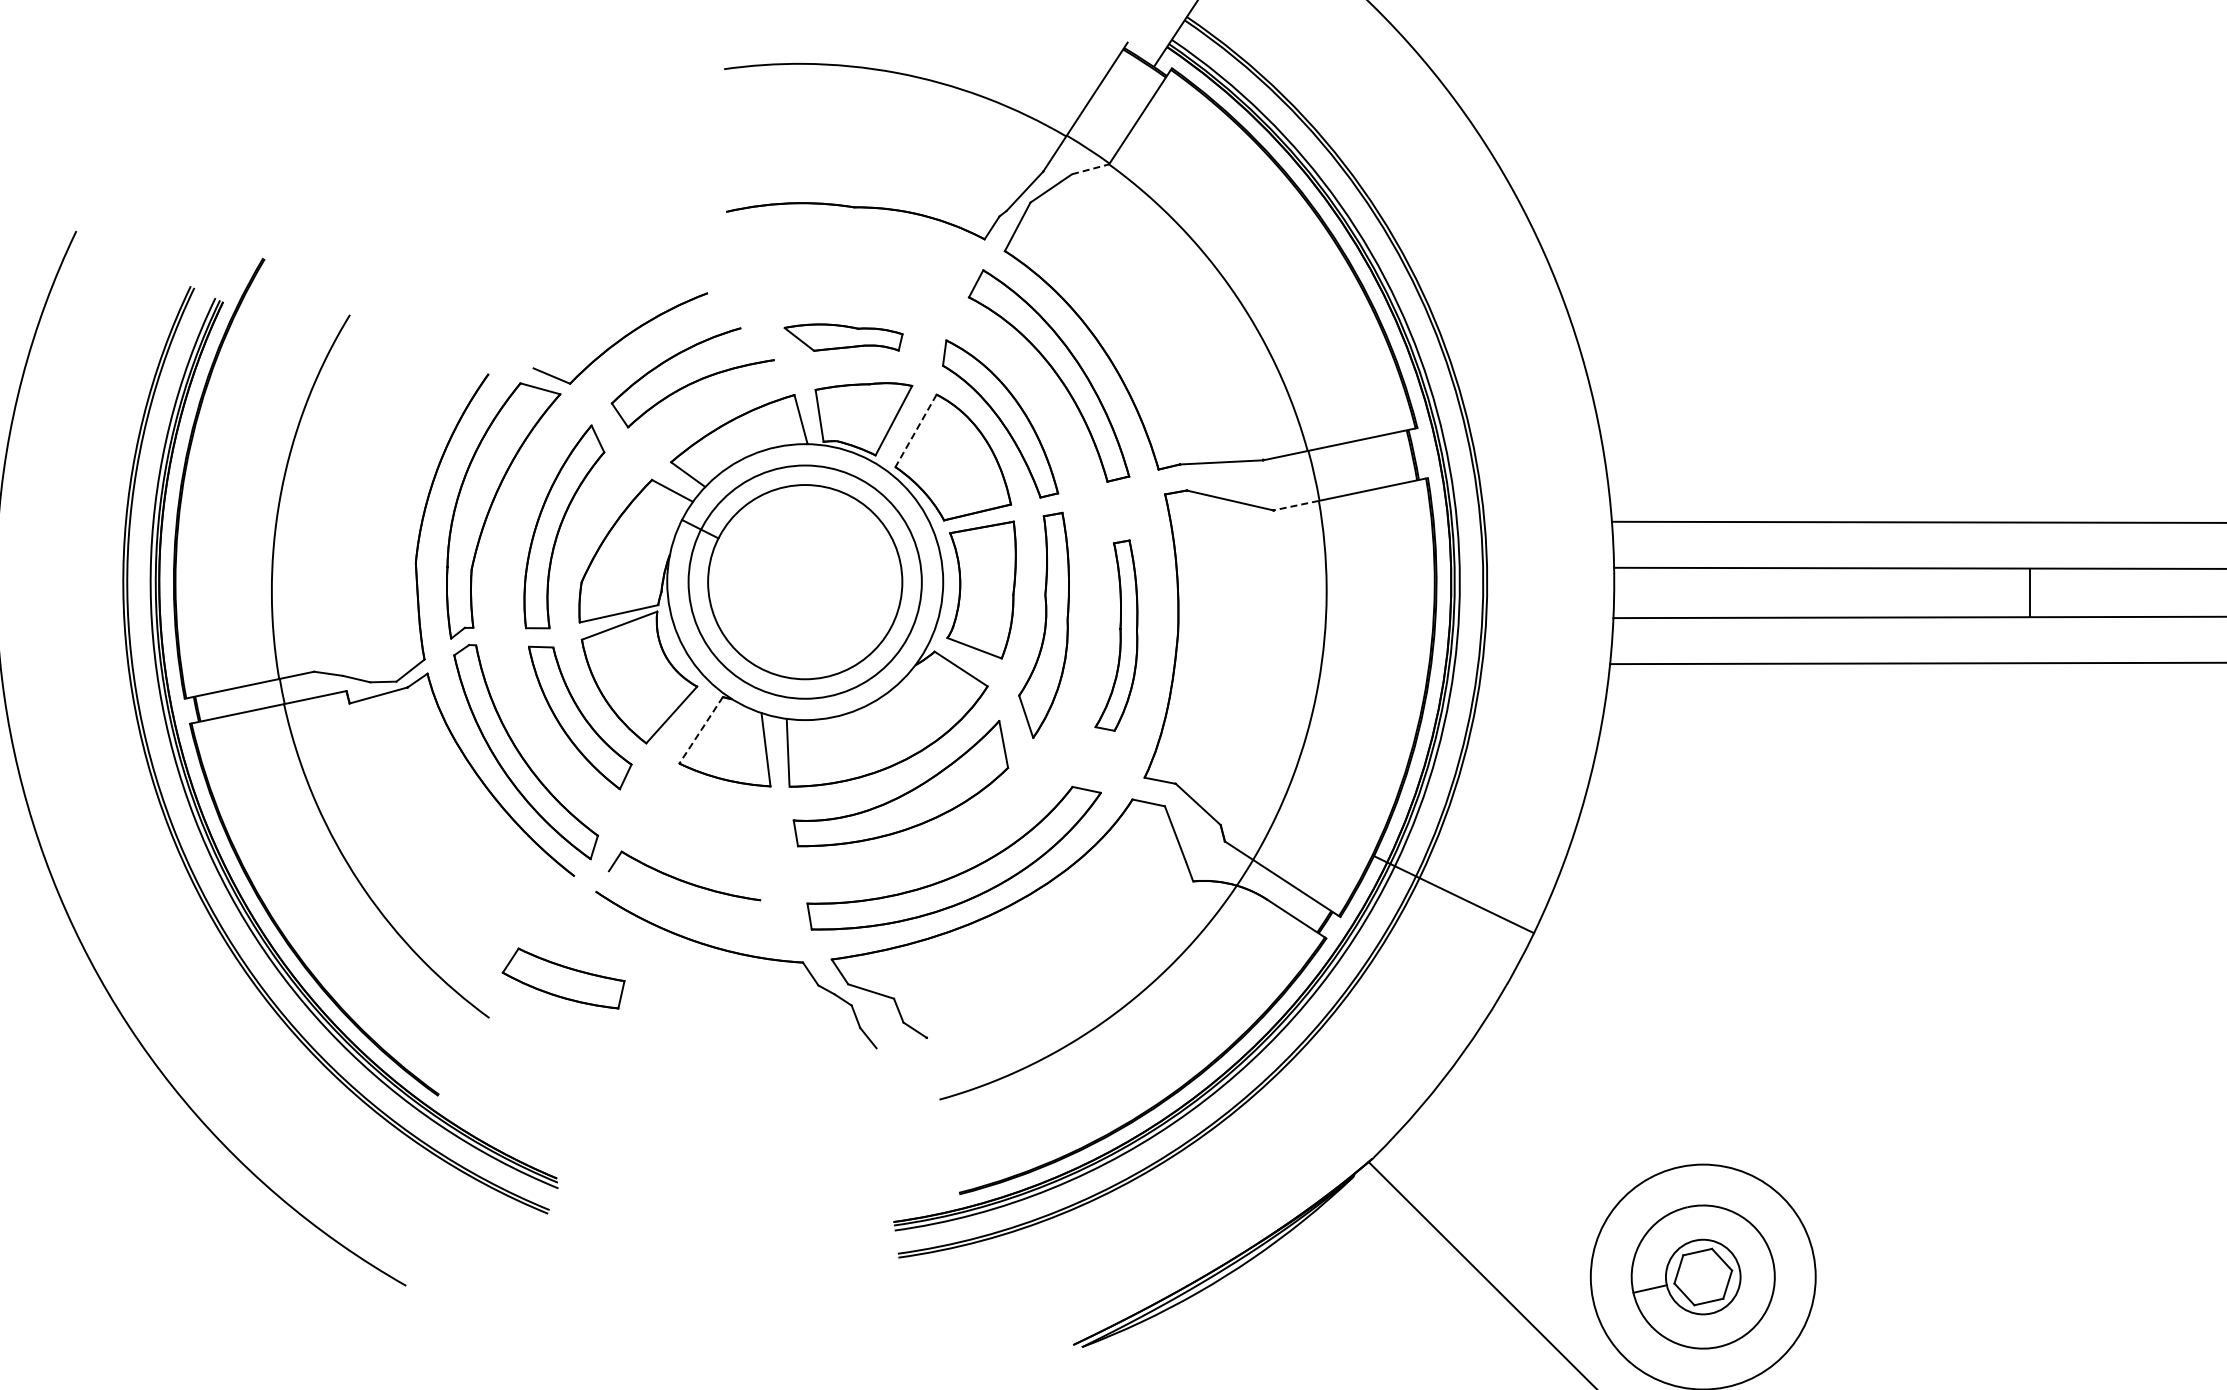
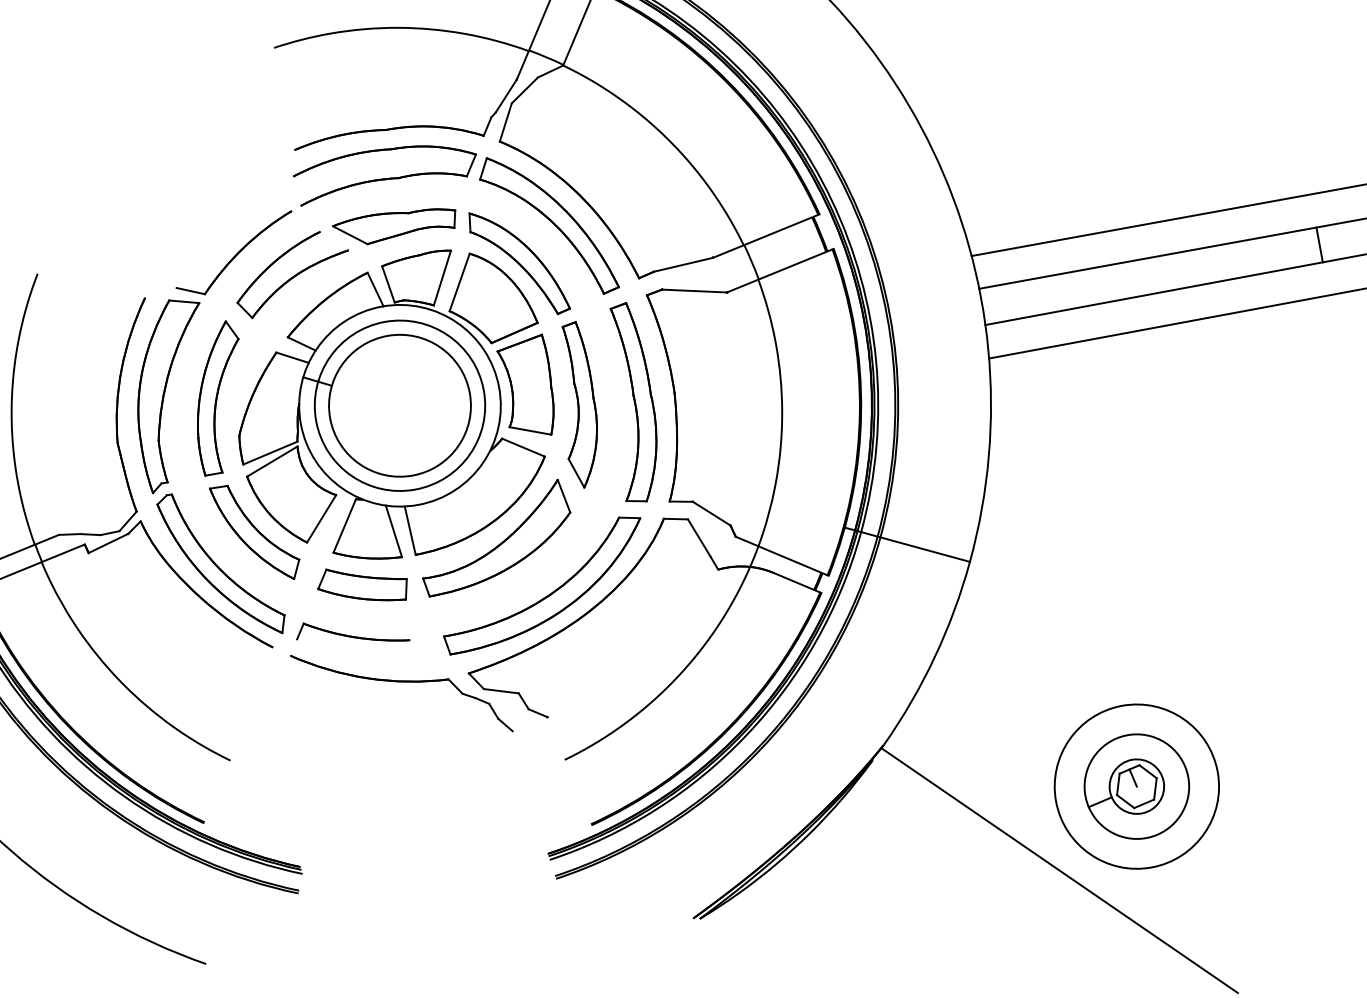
line: (1091, 169) -> (551, 71), dashed -> solid
part: (844, 272) -> (387, 178), added
part: (843, 337) -> (395, 224), size x1.43
line: (916, 430) -> (459, 282), dashed -> solid
line: (1295, 505) -> (742, 286), dashed -> solid
line: (2030, 592) -> (1319, 244), moved
part: (1116, 635) -> (630, 403), size x1.43
line: (701, 730) -> (345, 526), dashed -> solid
part: (563, 978) -> (362, 585), moved
line: (1700, 1264) -> (1133, 777), added

